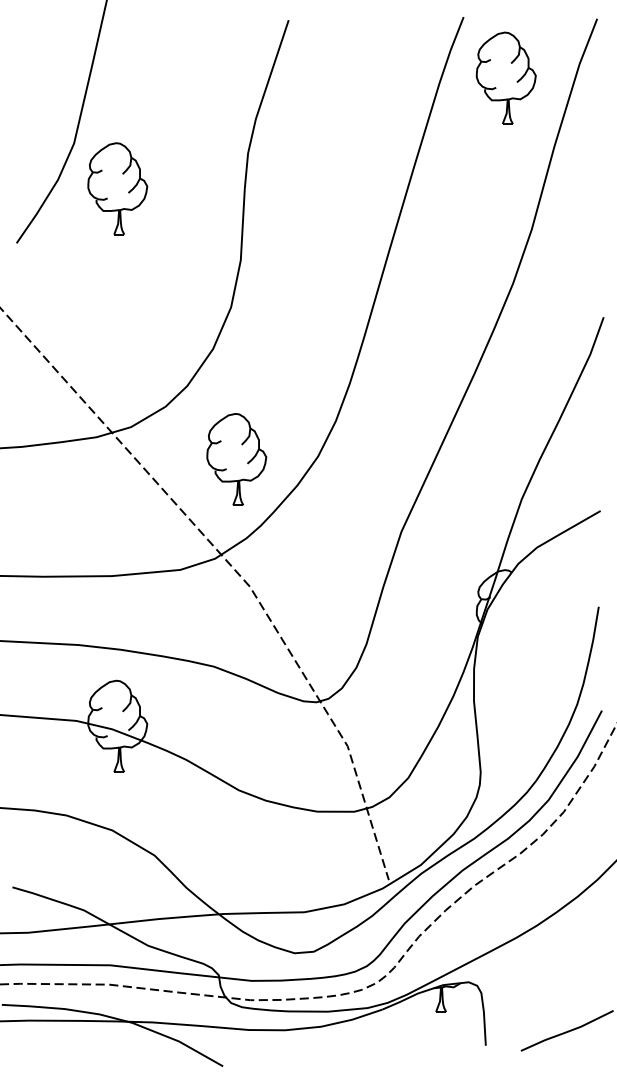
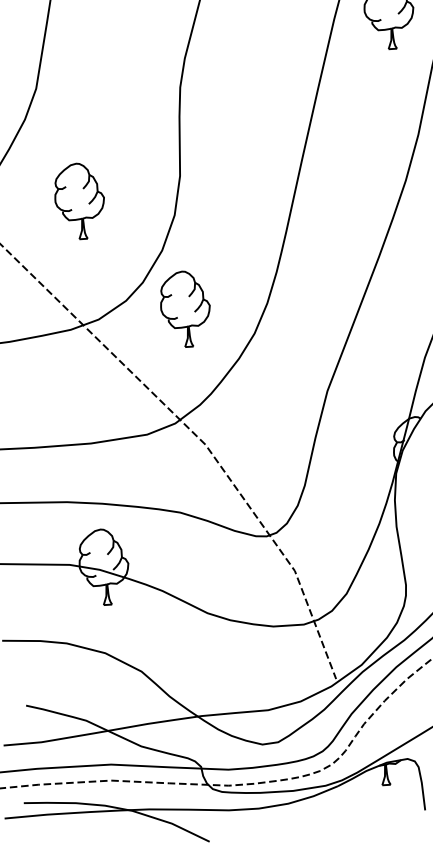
part: (117, 188) -> (79, 201), moved
part: (236, 459) -> (185, 309), moved

